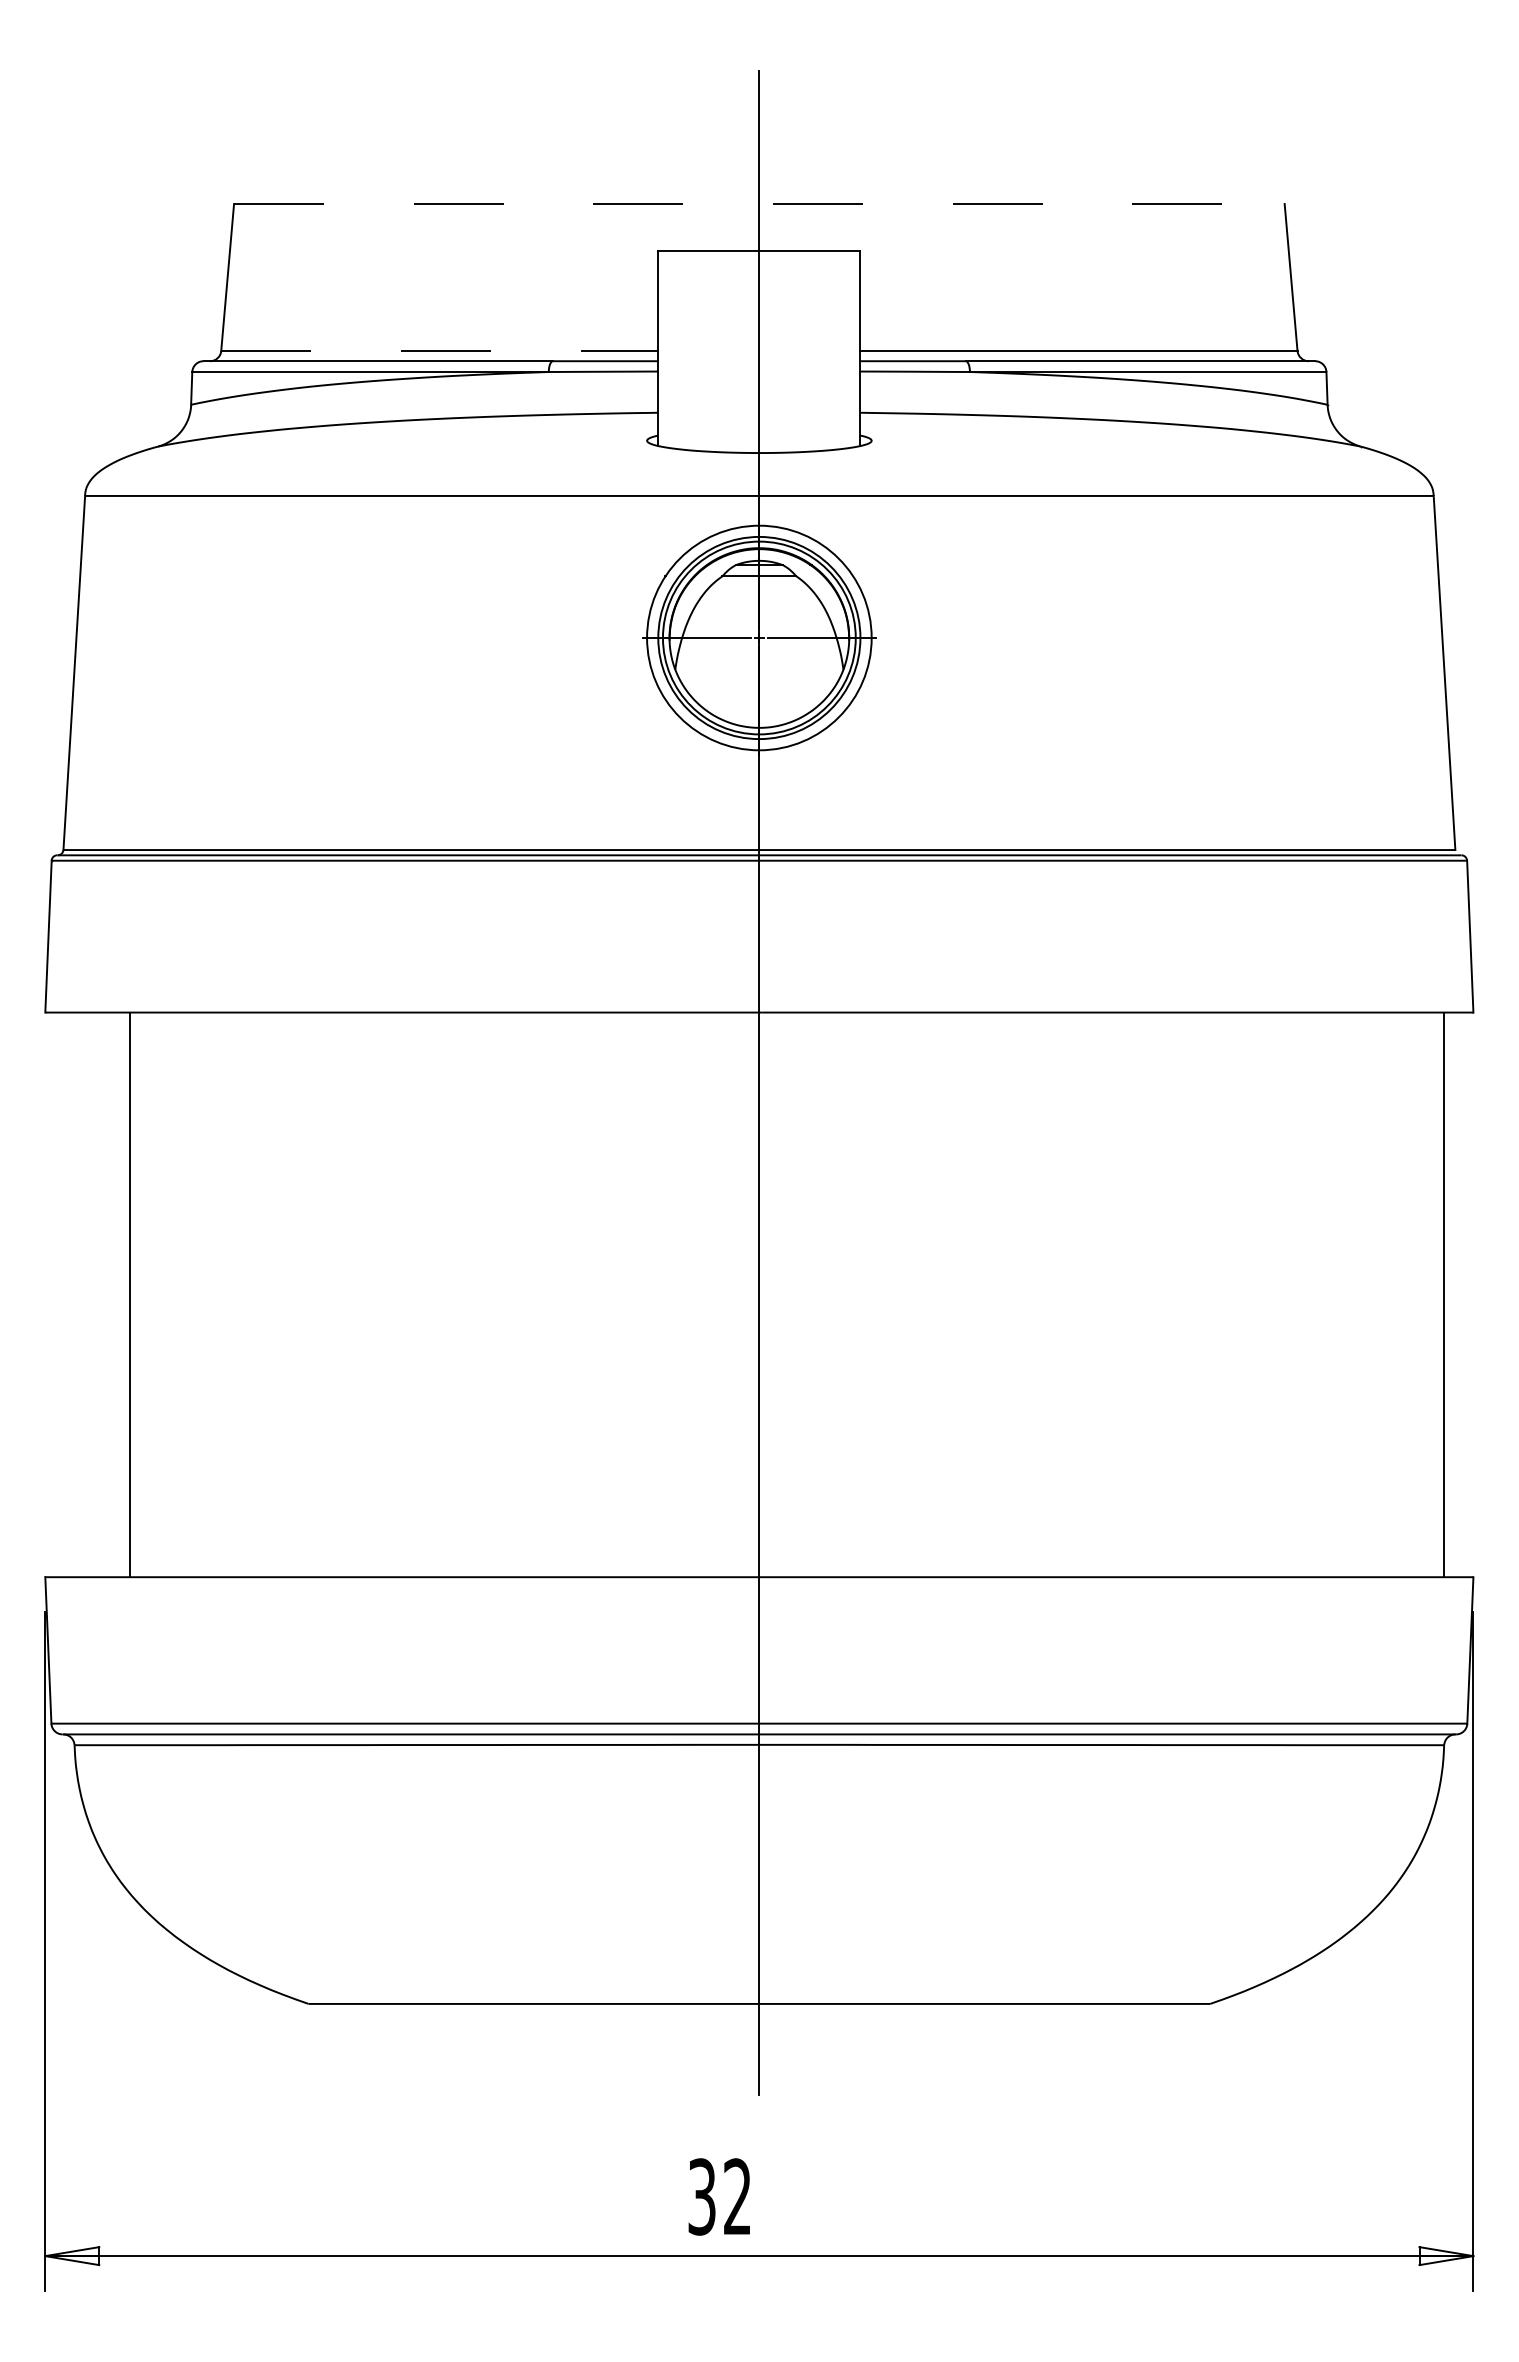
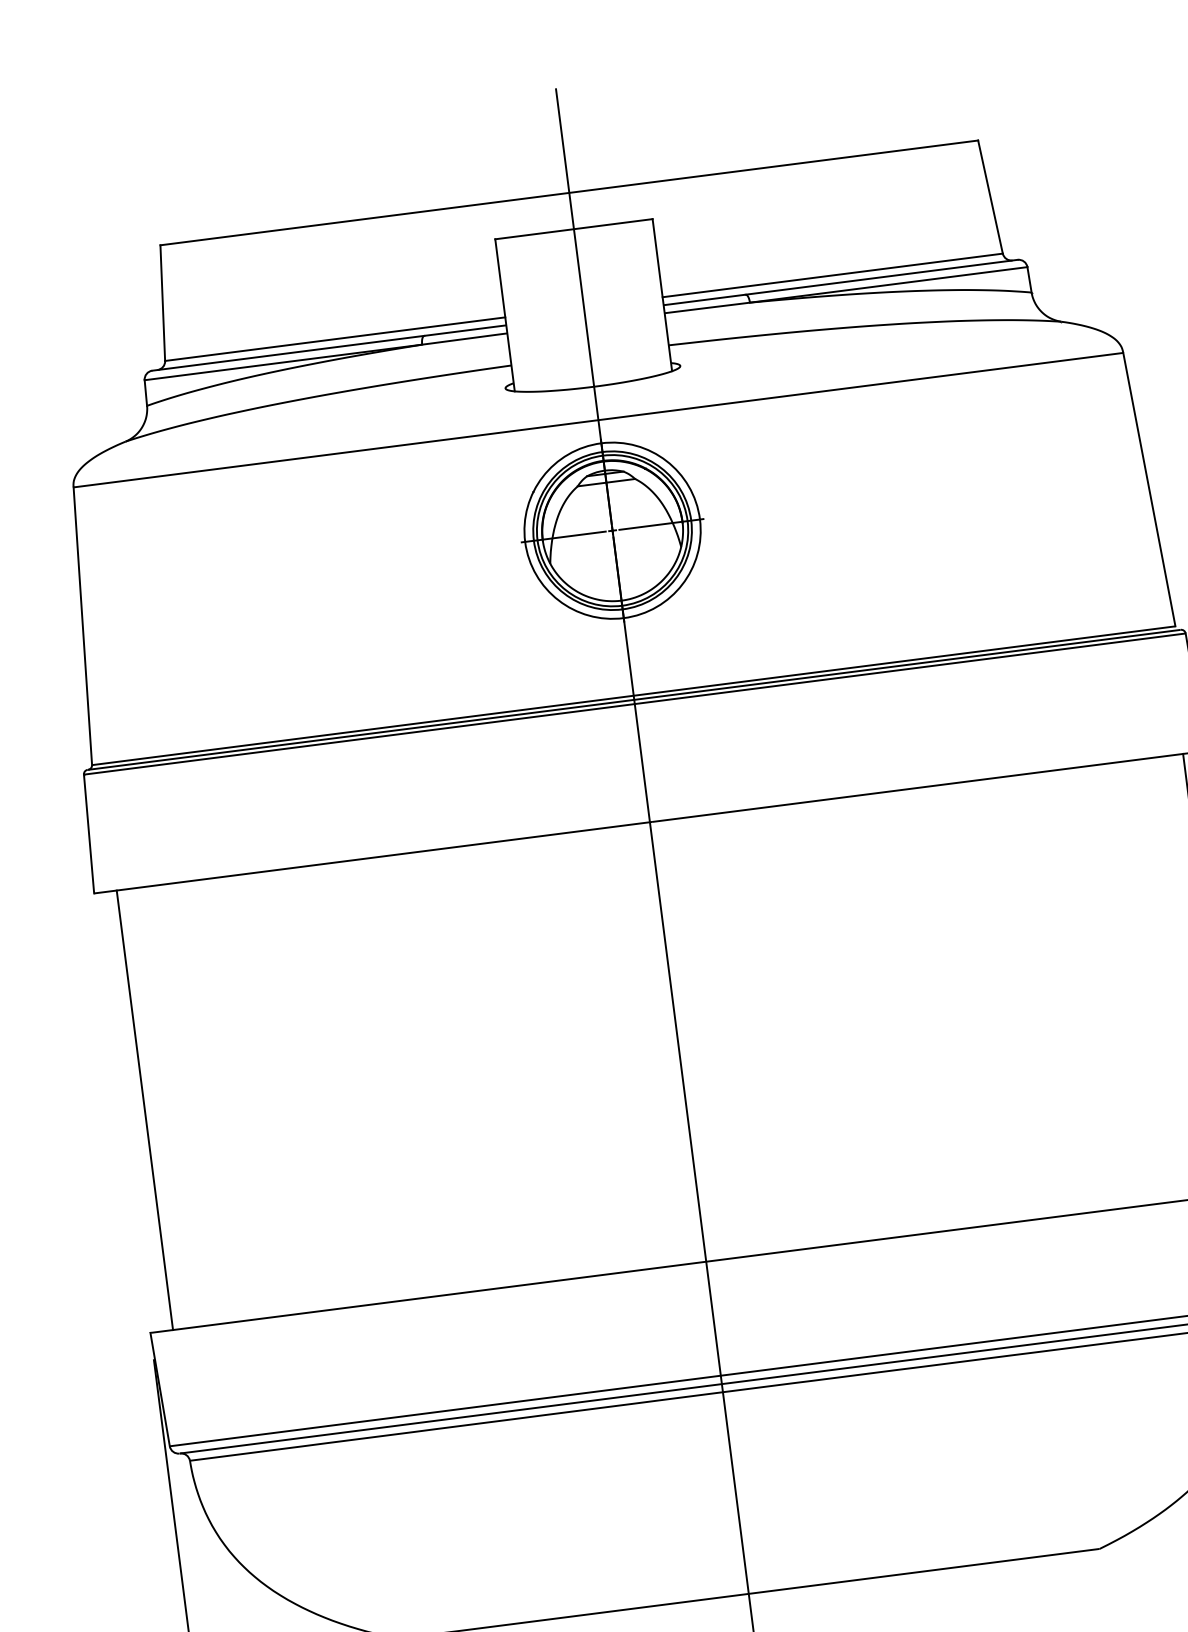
line: (759, 204) -> (569, 193), dashed -> solid
line: (439, 350) -> (334, 338), dashed -> solid
line: (130, 1294) -> (144, 1109), moved

